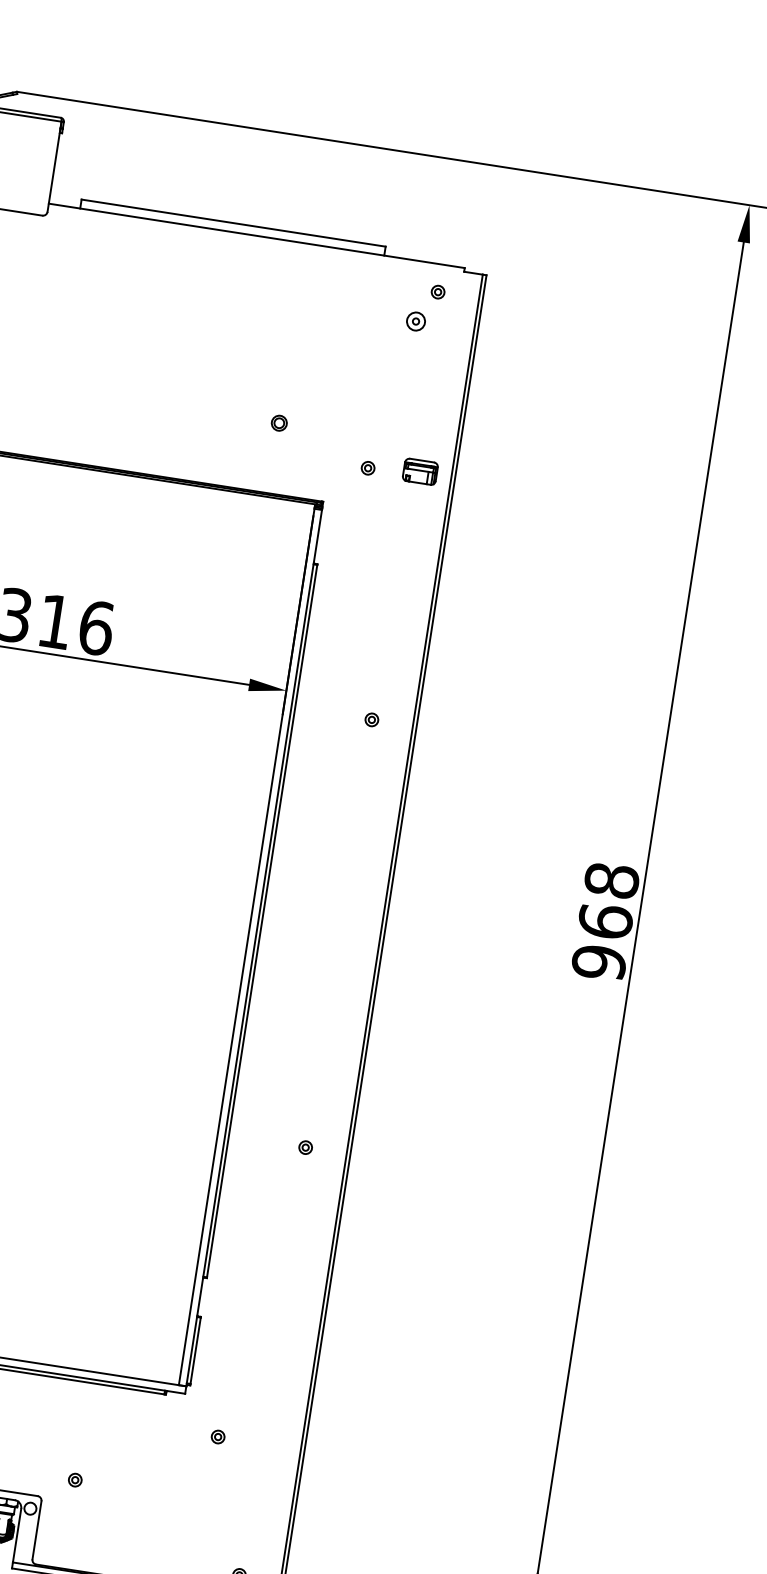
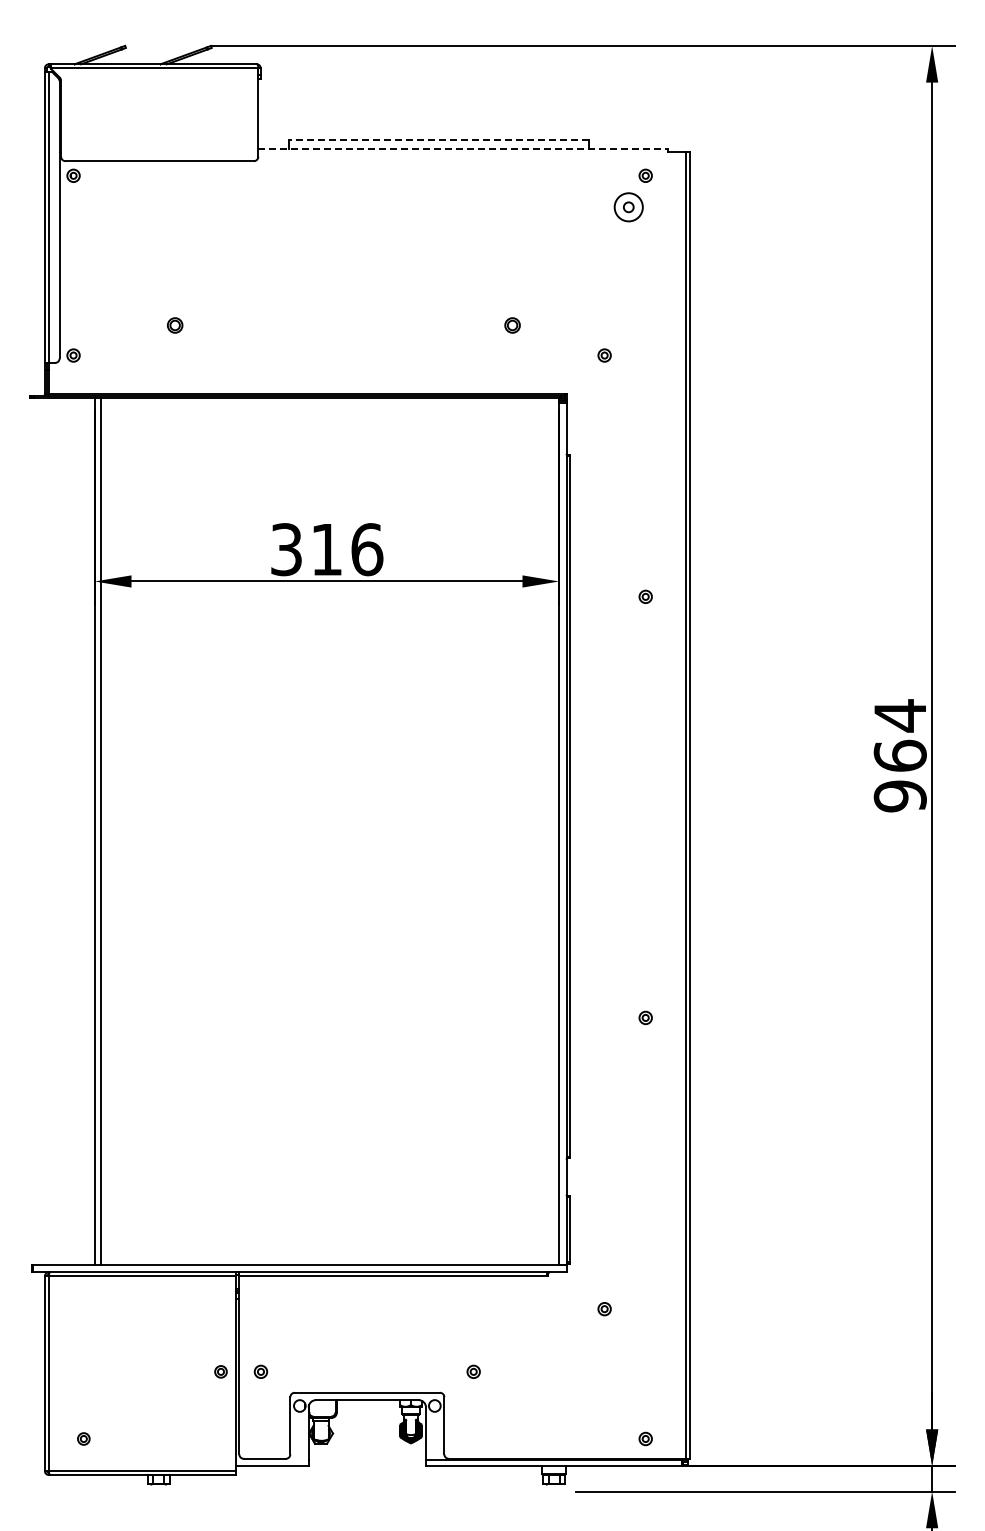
line: (233, 222) -> (438, 139), solid -> dashed
line: (257, 235) -> (463, 148), solid -> dashed
part: (415, 321) -> (628, 207), size x1.6
part: (420, 471) -> (655, 350), removed
text: (611, 880) -> (899, 715), 968 -> 964

